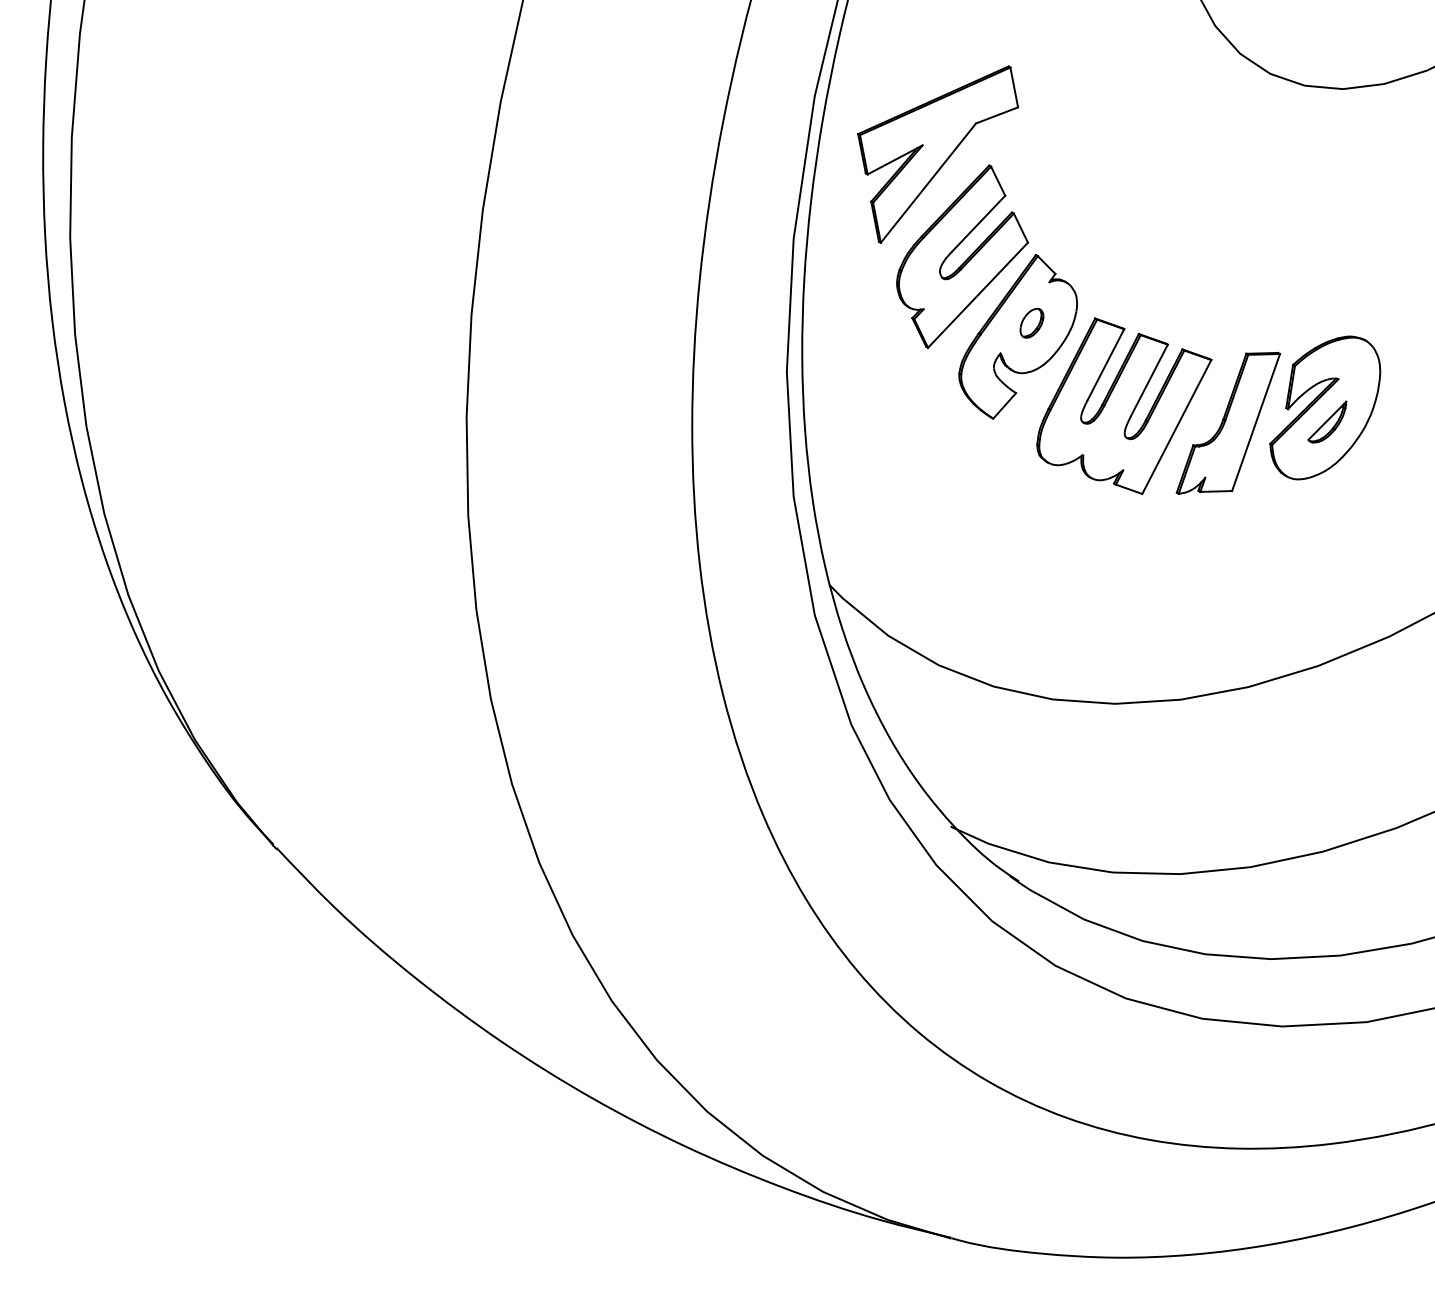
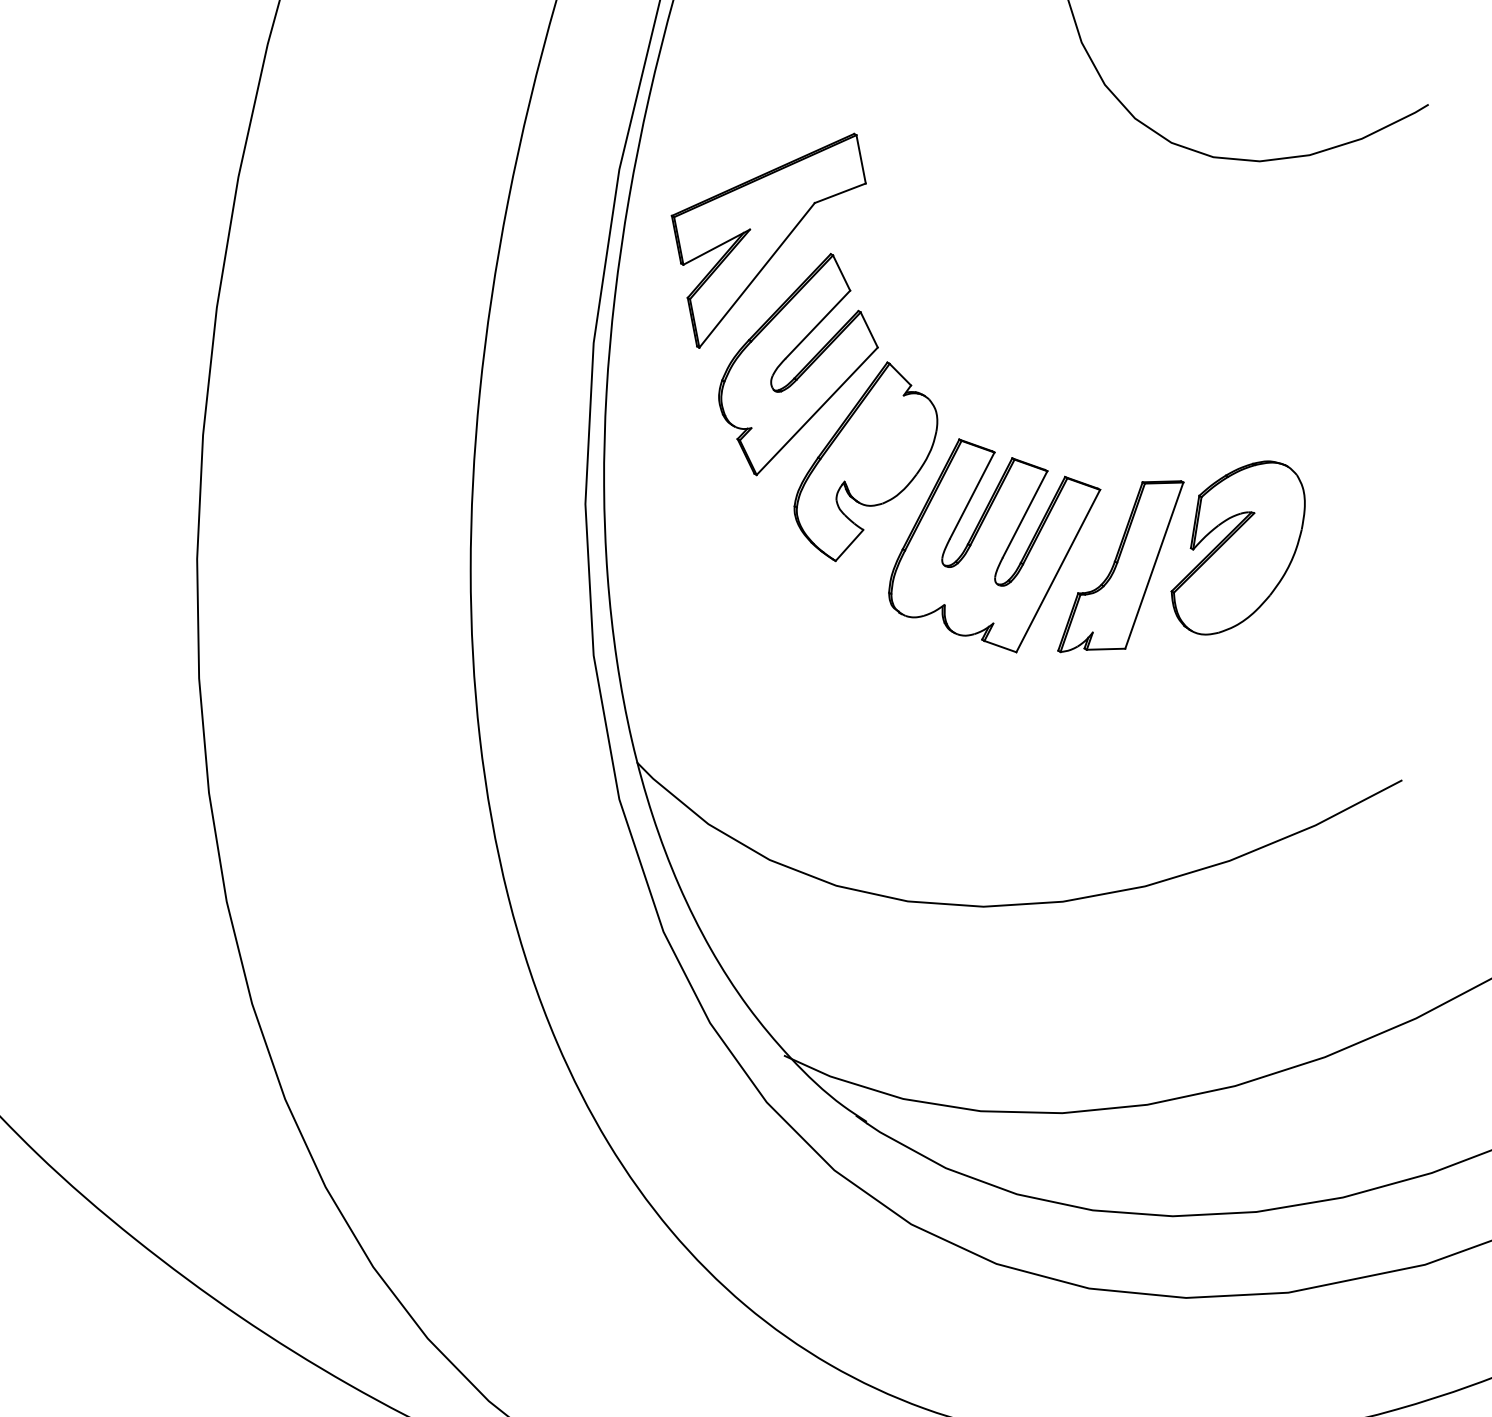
part: (1031, 322) -> (882, 444), removed
part: (1327, 421) -> (1240, 564), removed

